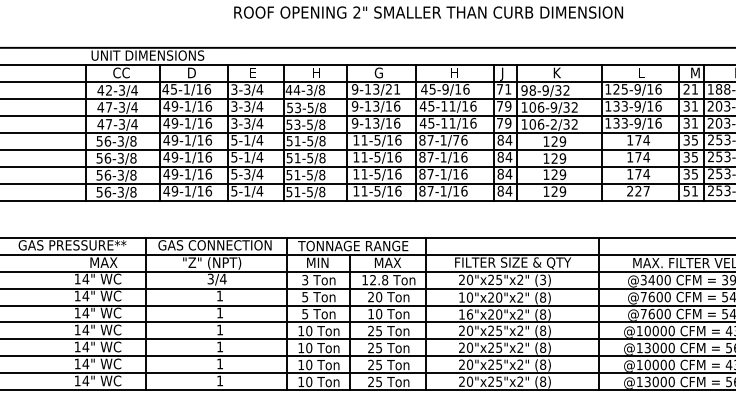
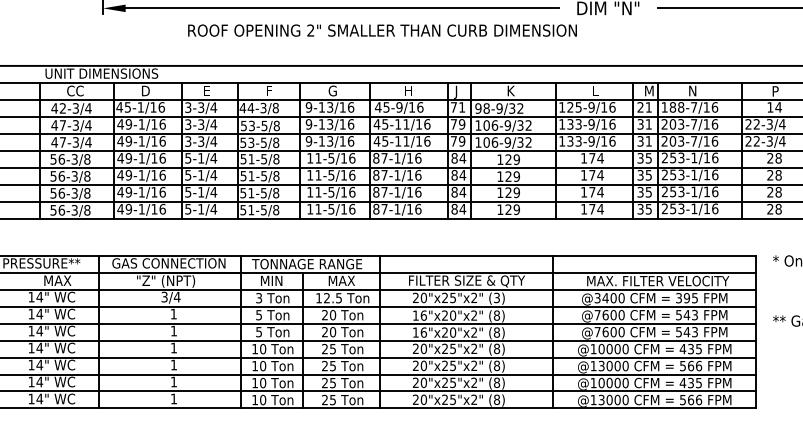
text: (316, 72) -> (270, 90), H -> F
text: (392, 89) -> (346, 107), 9-13/21 -> 9-13/16
text: (553, 124) -> (507, 142), 106-2/32 -> 106-9/32
text: (456, 140) -> (410, 158), 87-1/76 -> 87-1/16
text: (247, 173) -> (201, 191), 5-3/4 -> 5-1/4
text: (638, 190) -> (592, 208), 227 -> 174
text: (690, 190) -> (644, 208), 51 -> 35
text: (385, 280) -> (339, 298), 12.8 -> 12.5
text: (469, 297) -> (423, 315), 10"x20"x2" -> 16"x20"x2"
text: (370, 314) -> (324, 332), 10 -> 20

